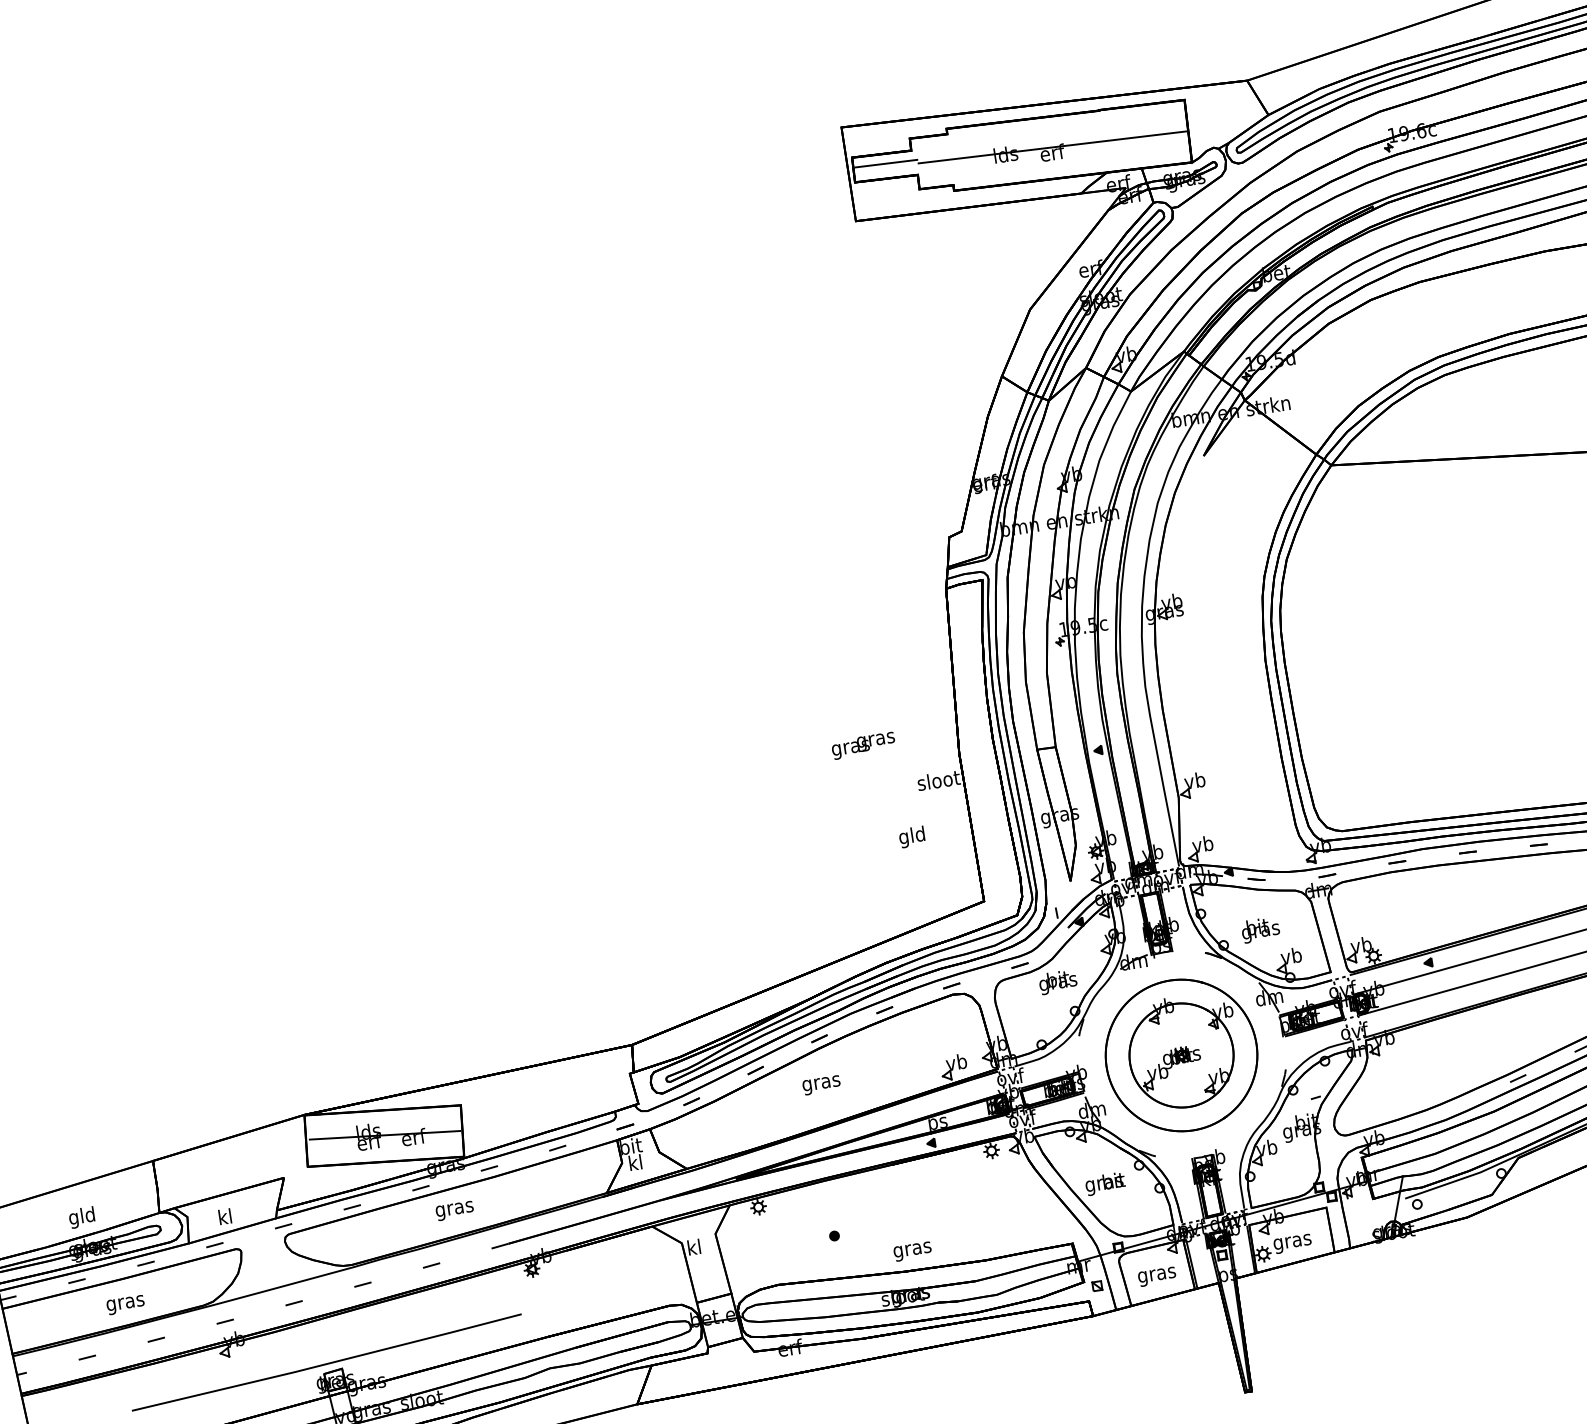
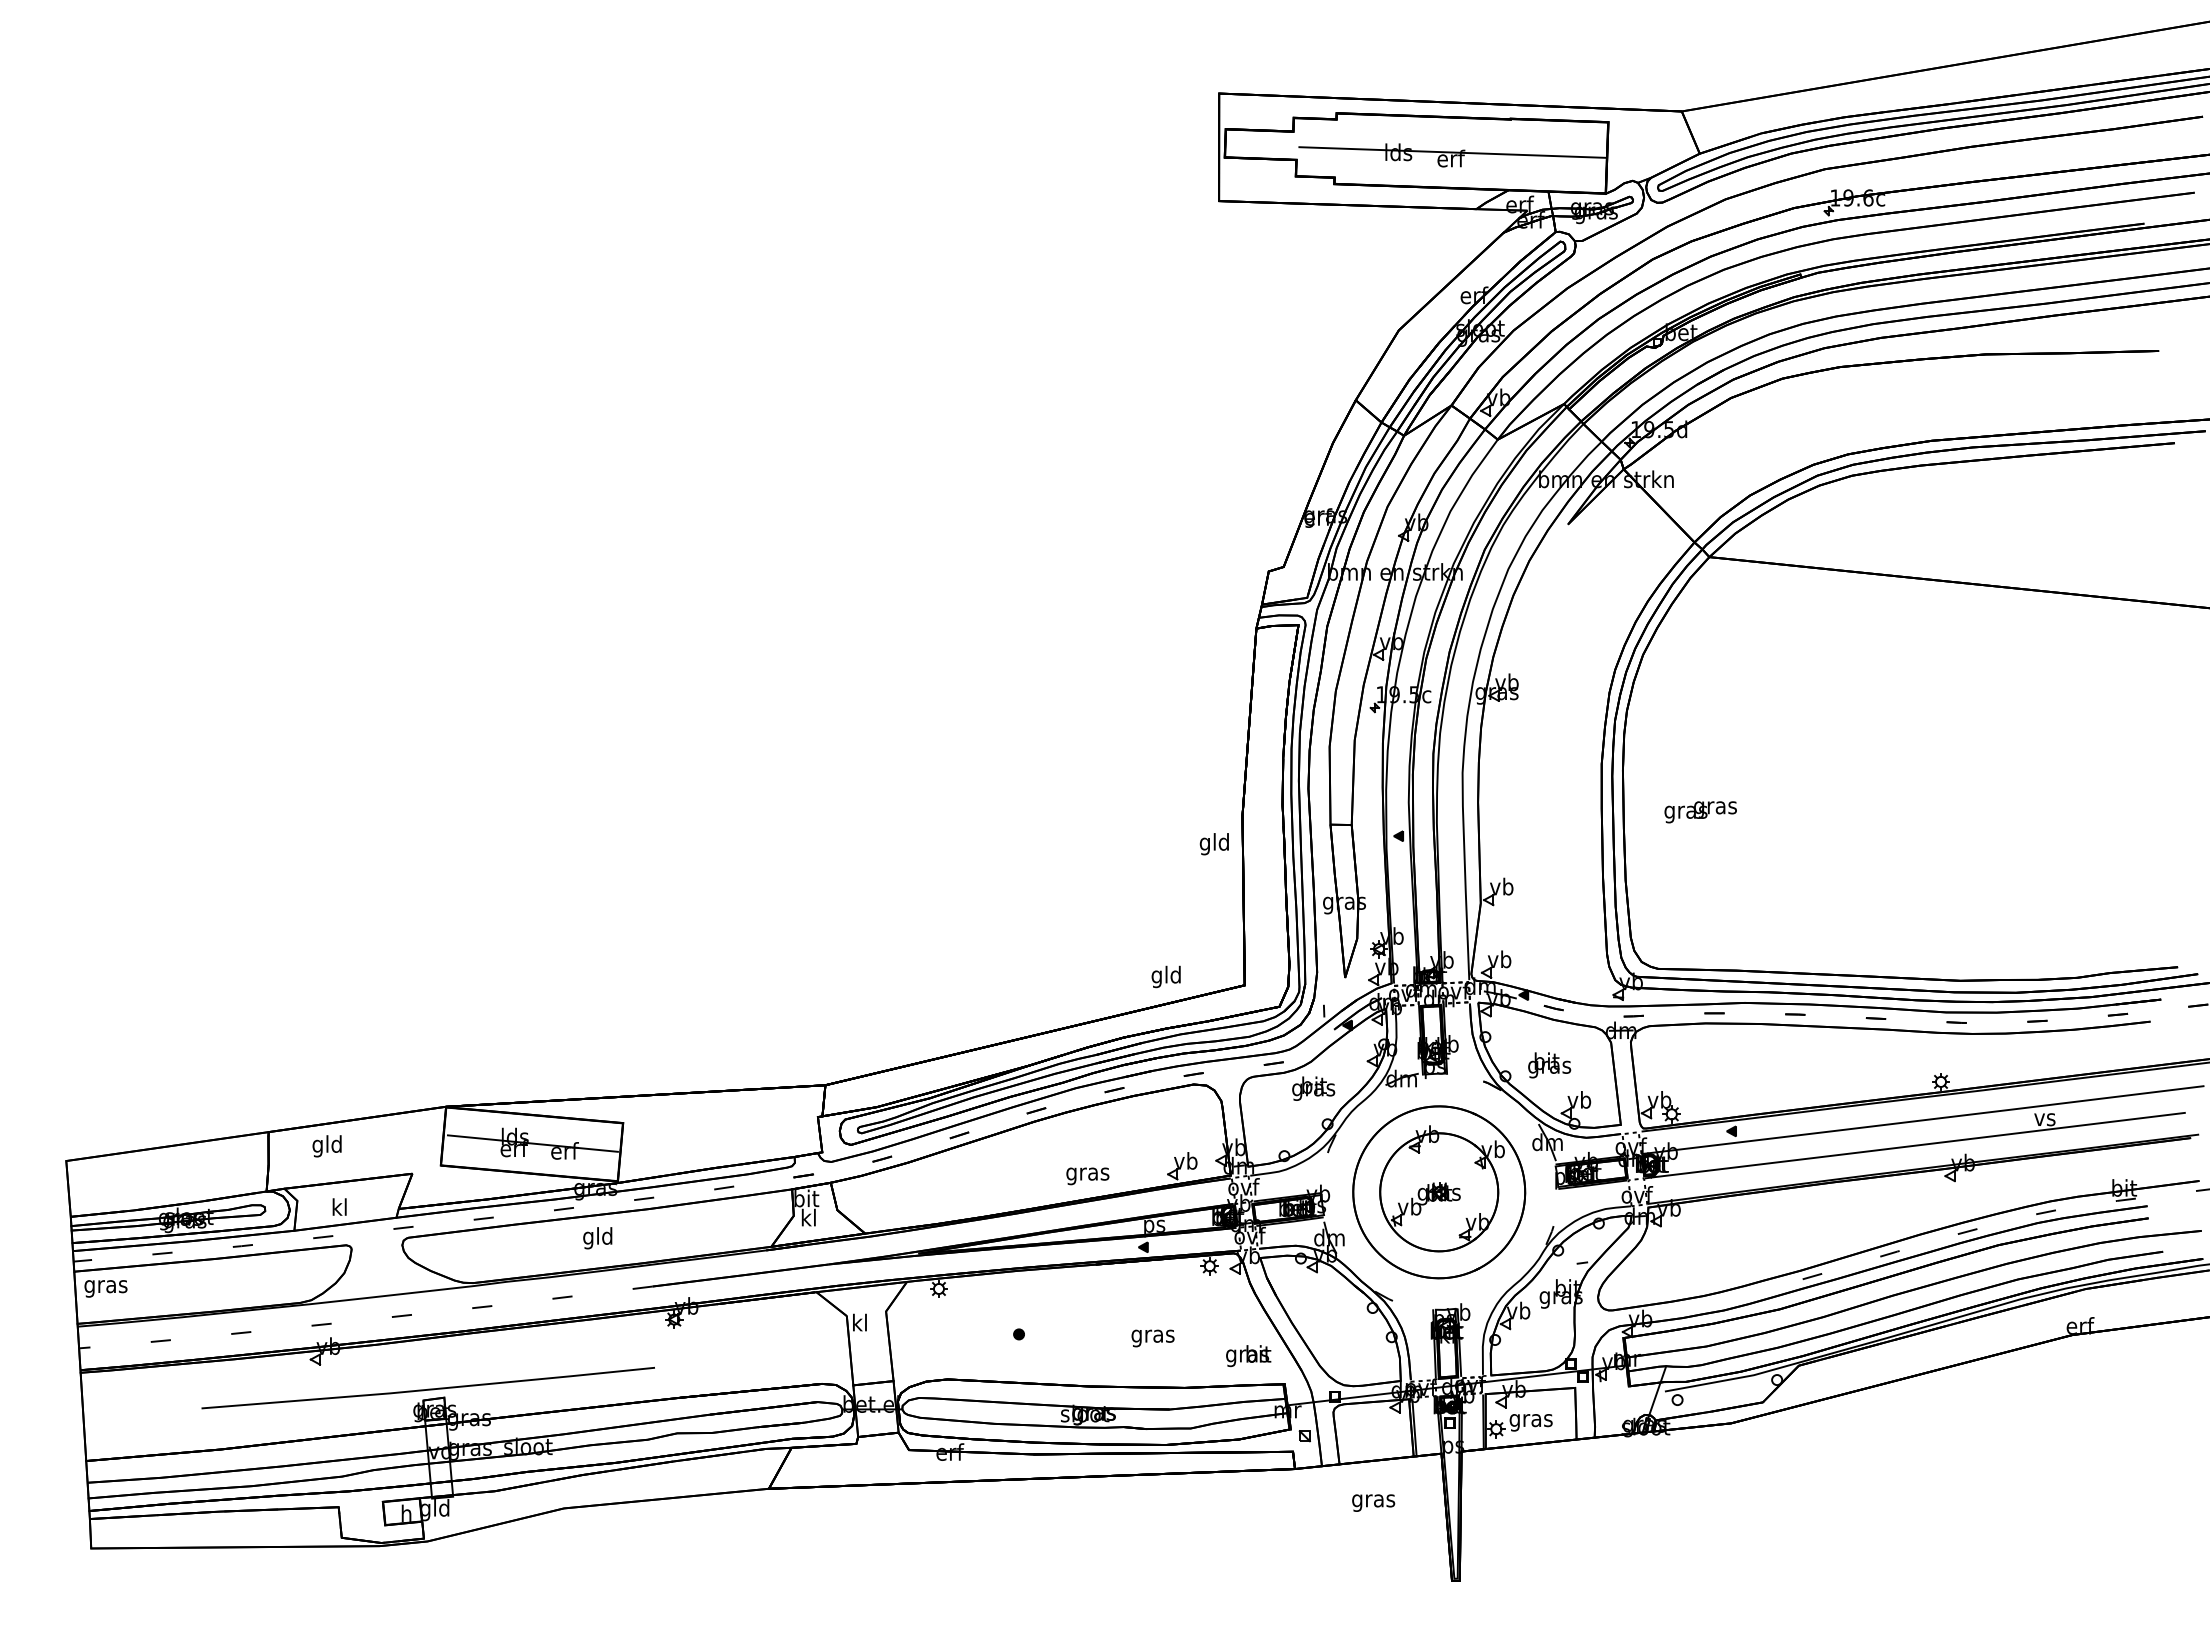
line: (885, 163) -> (1262, 141), removed
text: (863, 746) -> (1700, 812), moved
text: (938, 782) -> (1214, 844), sloot -> gld
text: (911, 836) -> (1165, 976), moved
text: (821, 1085) -> (1087, 1176), moved
text: (1105, 1184) -> (1248, 1356), moved
text: (454, 1209) -> (597, 1238), gras -> gld
text: (81, 1217) -> (326, 1146), moved
text: (912, 1251) -> (1152, 1338), moved
text: (1157, 1276) -> (1373, 1502), moved
text: (125, 1304) -> (105, 1288), moved

